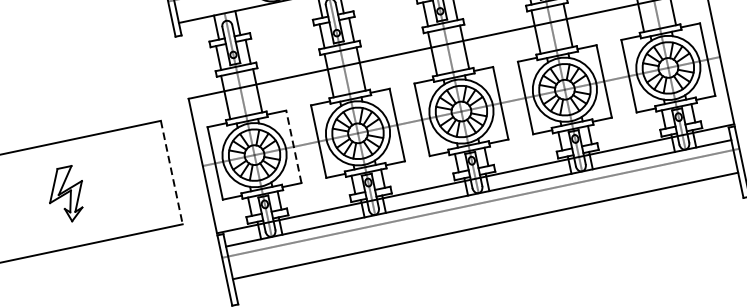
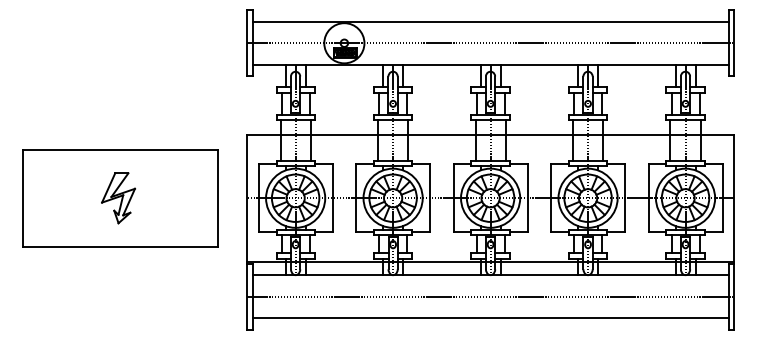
line: (293, 146) -> (332, 197), dashed -> solid
line: (171, 172) -> (217, 198), dashed -> solid
line: (480, 203) -> (490, 296), moved
line: (485, 226) -> (490, 318), moved

